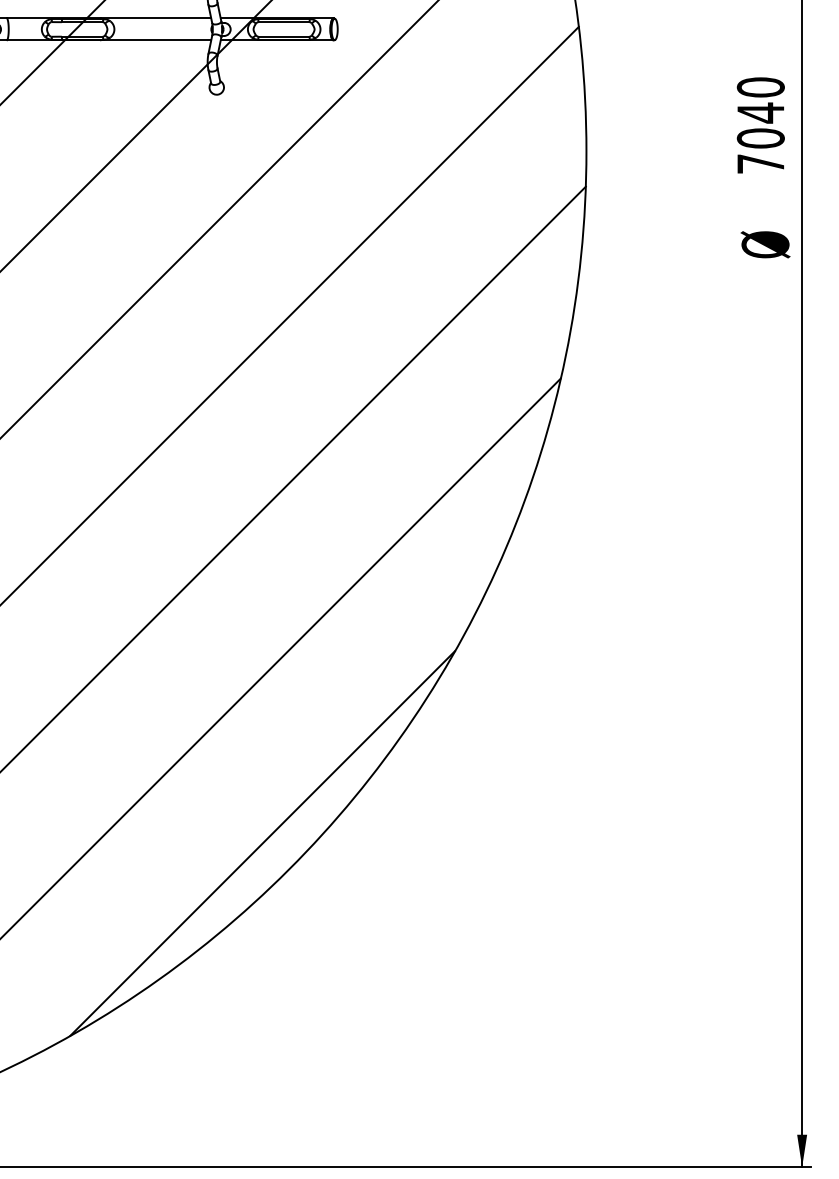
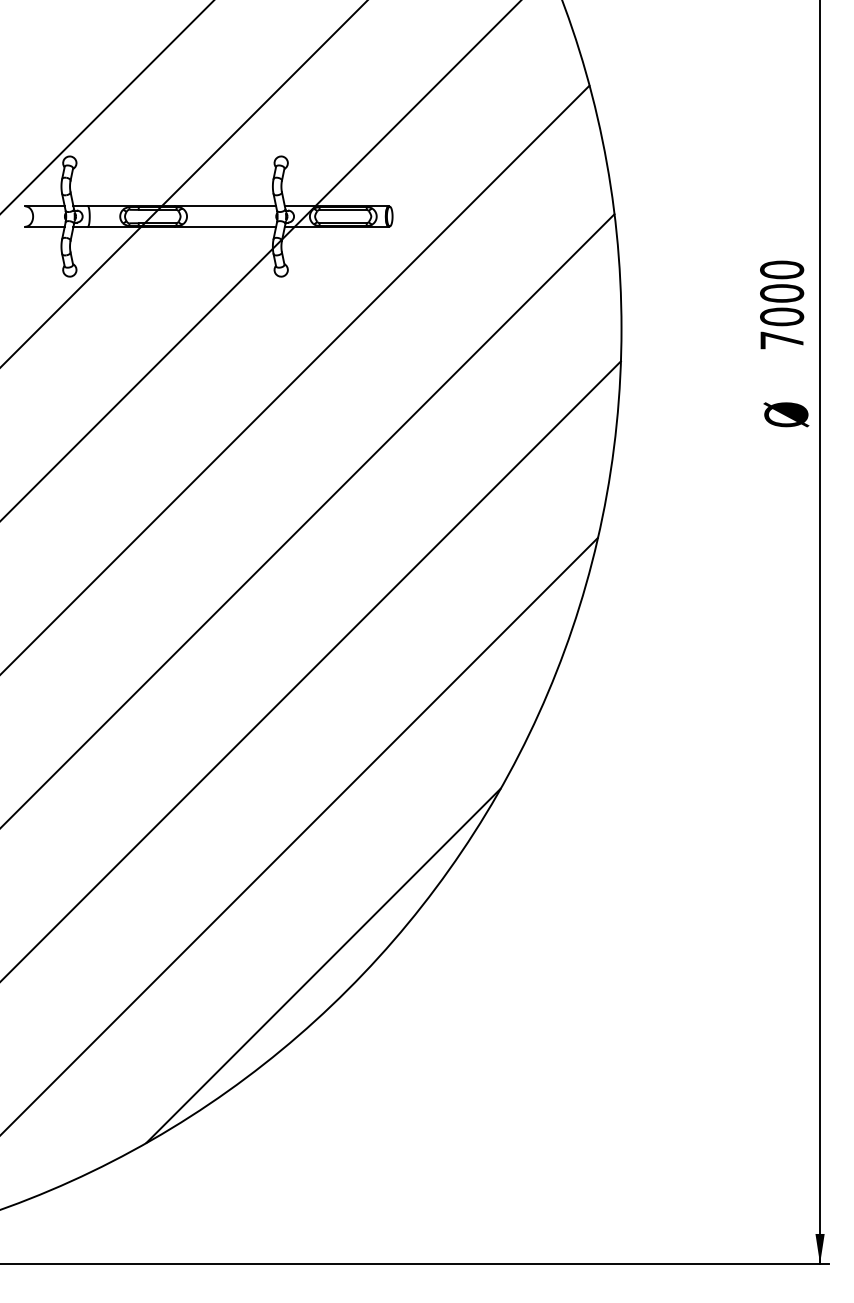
text: (761, 113) -> (782, 293), 7040 -> 7000

